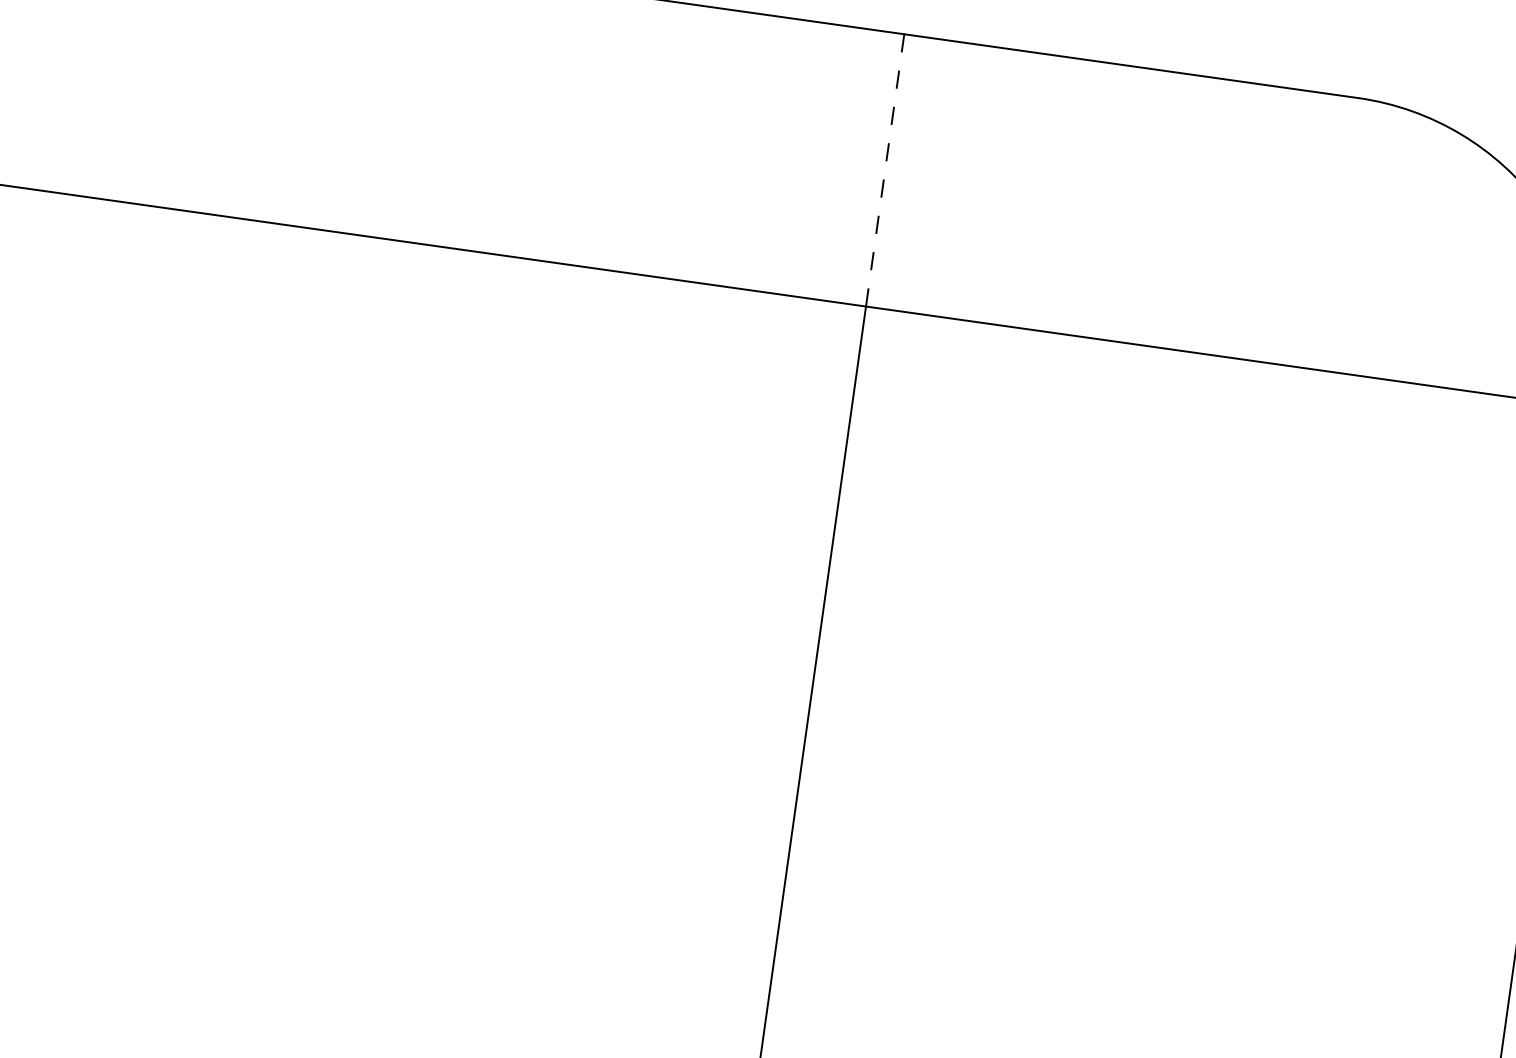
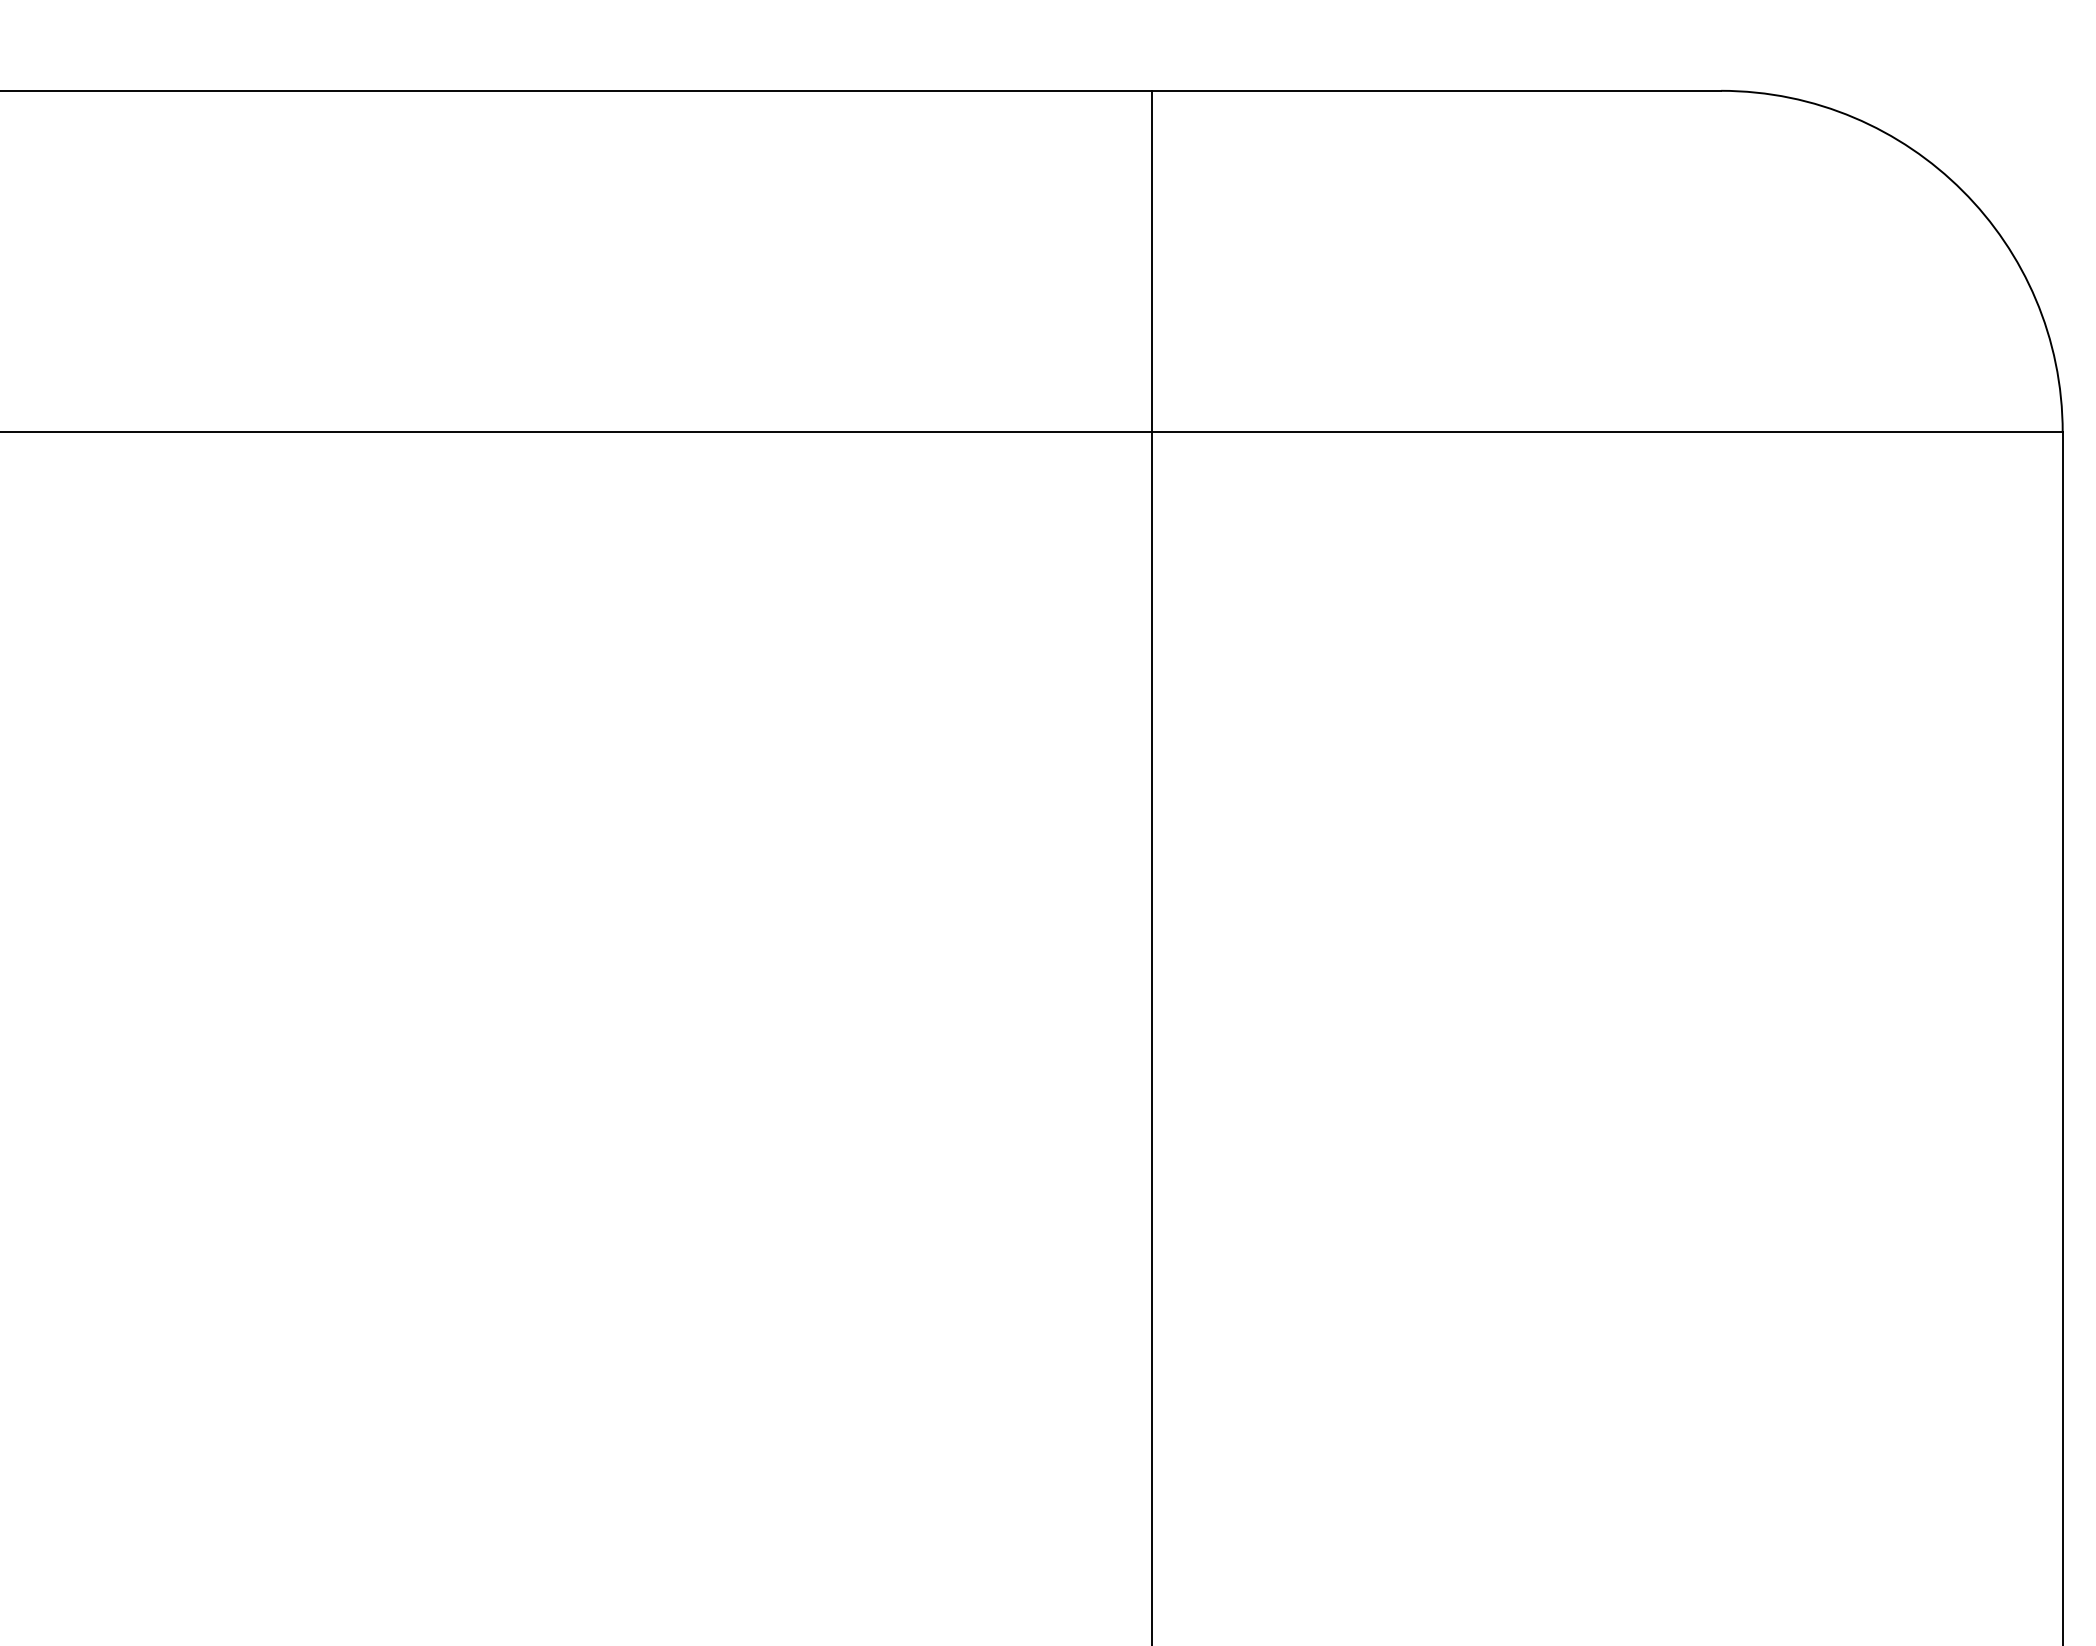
line: (884, 170) -> (1151, 261), dashed -> solid

